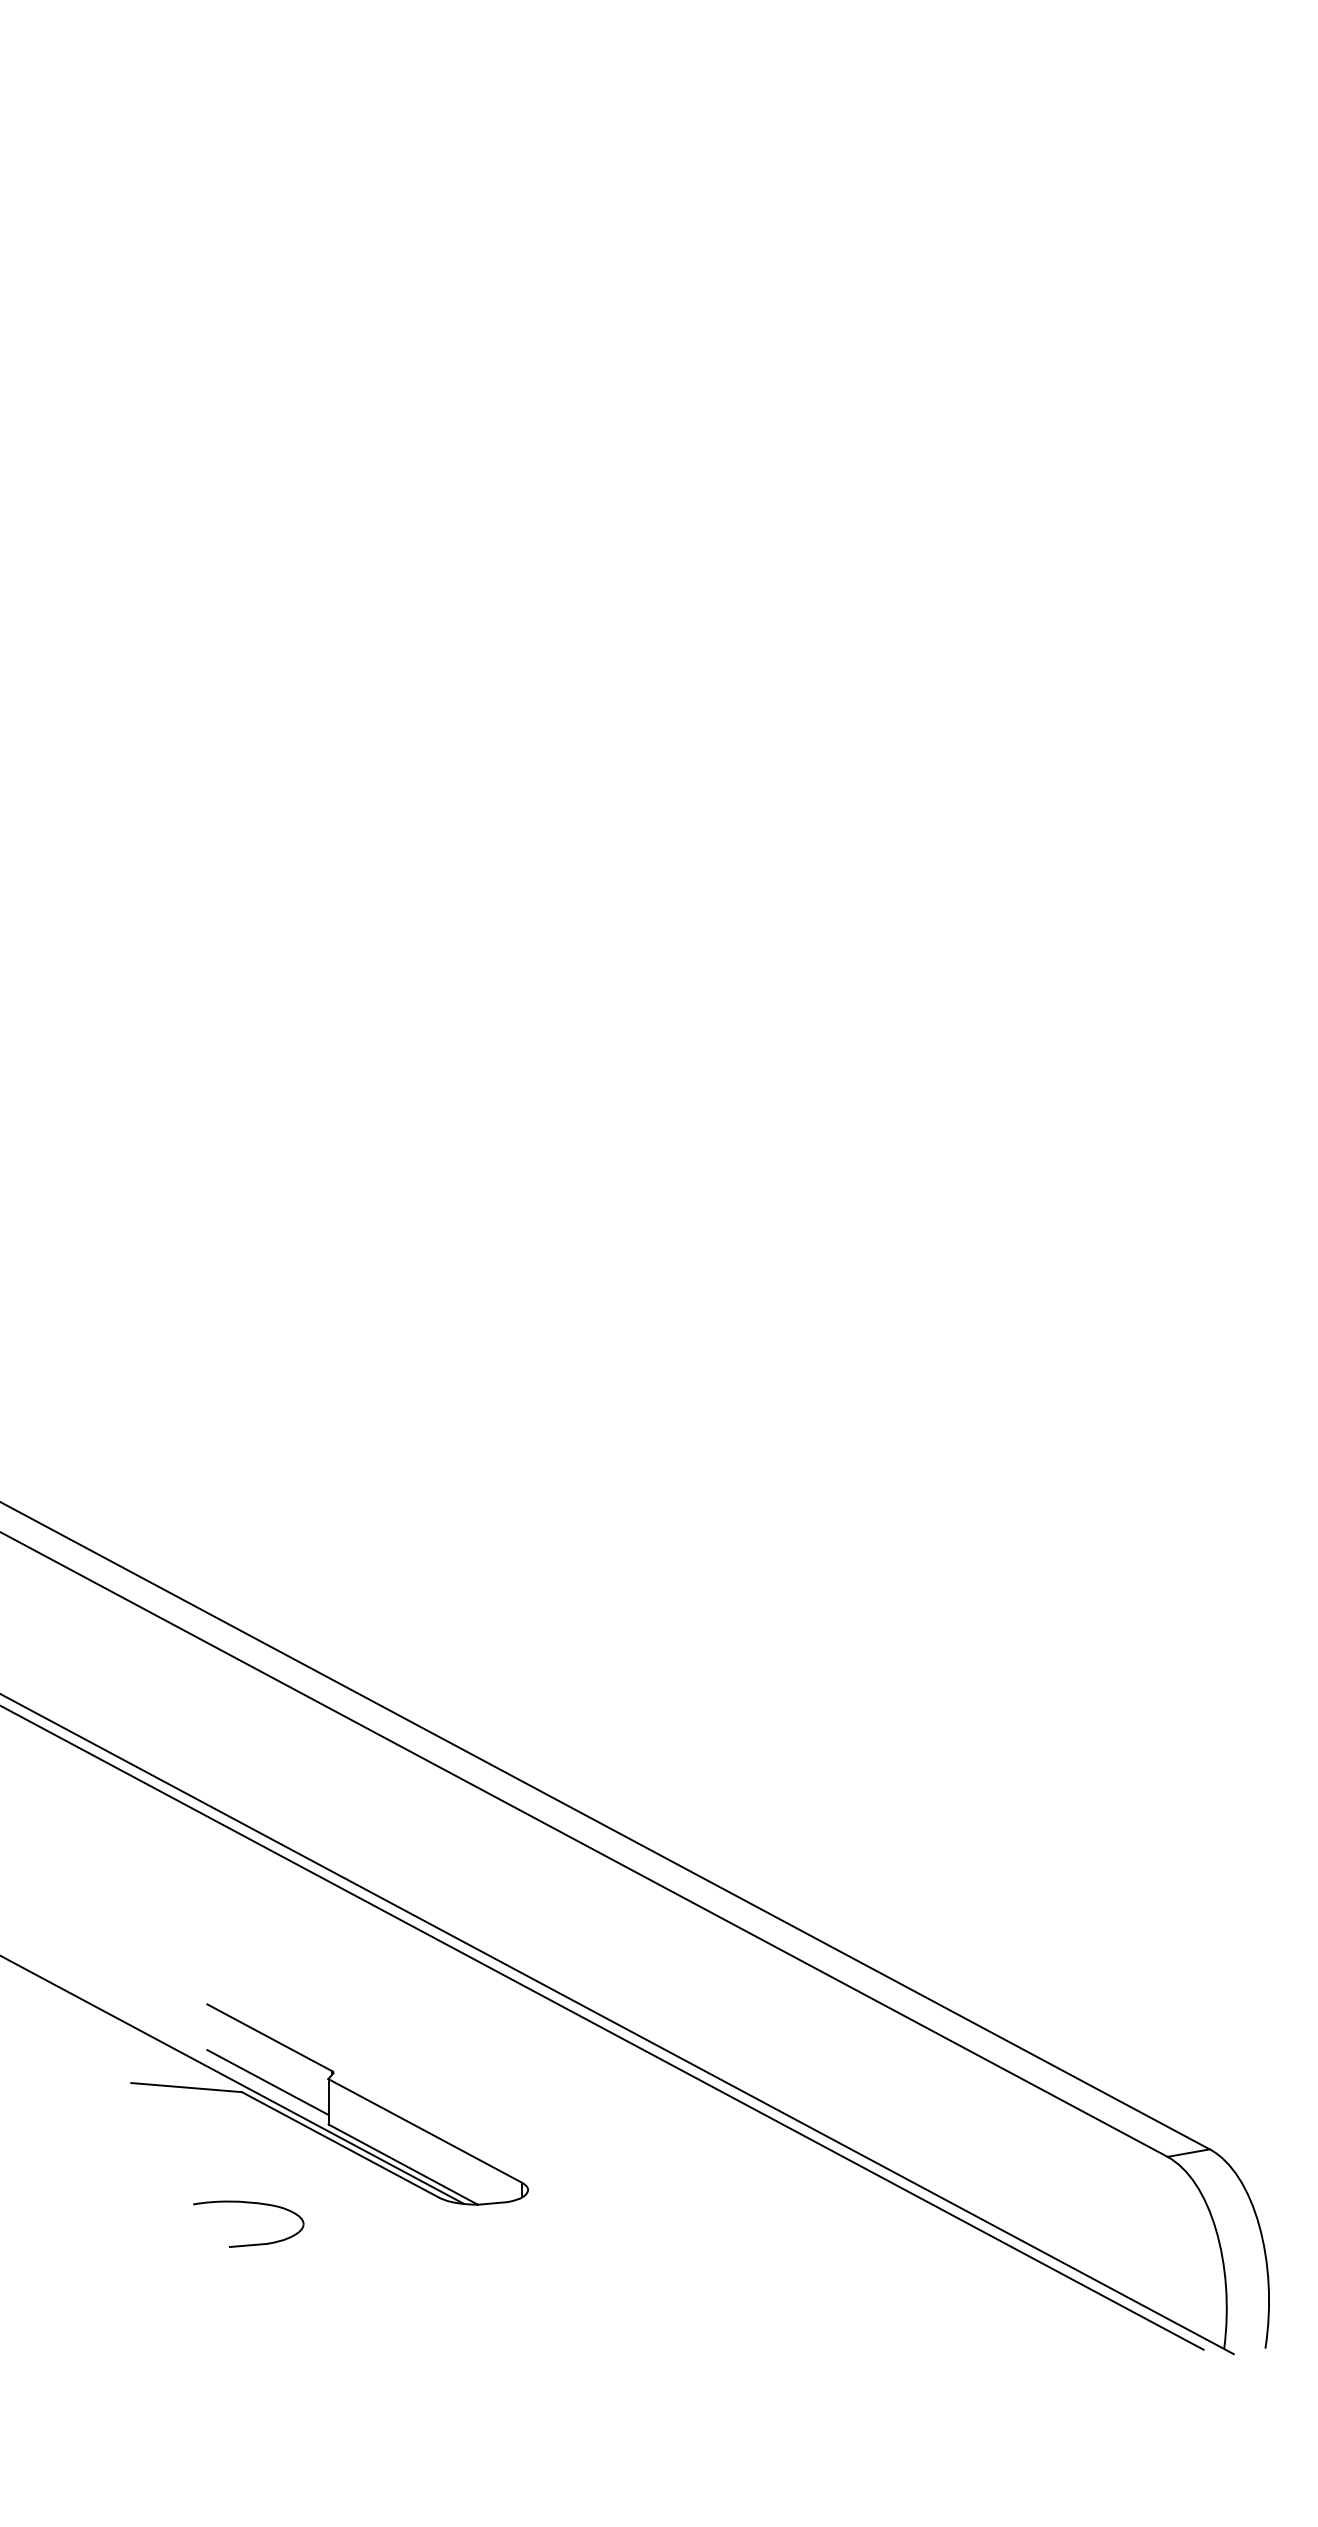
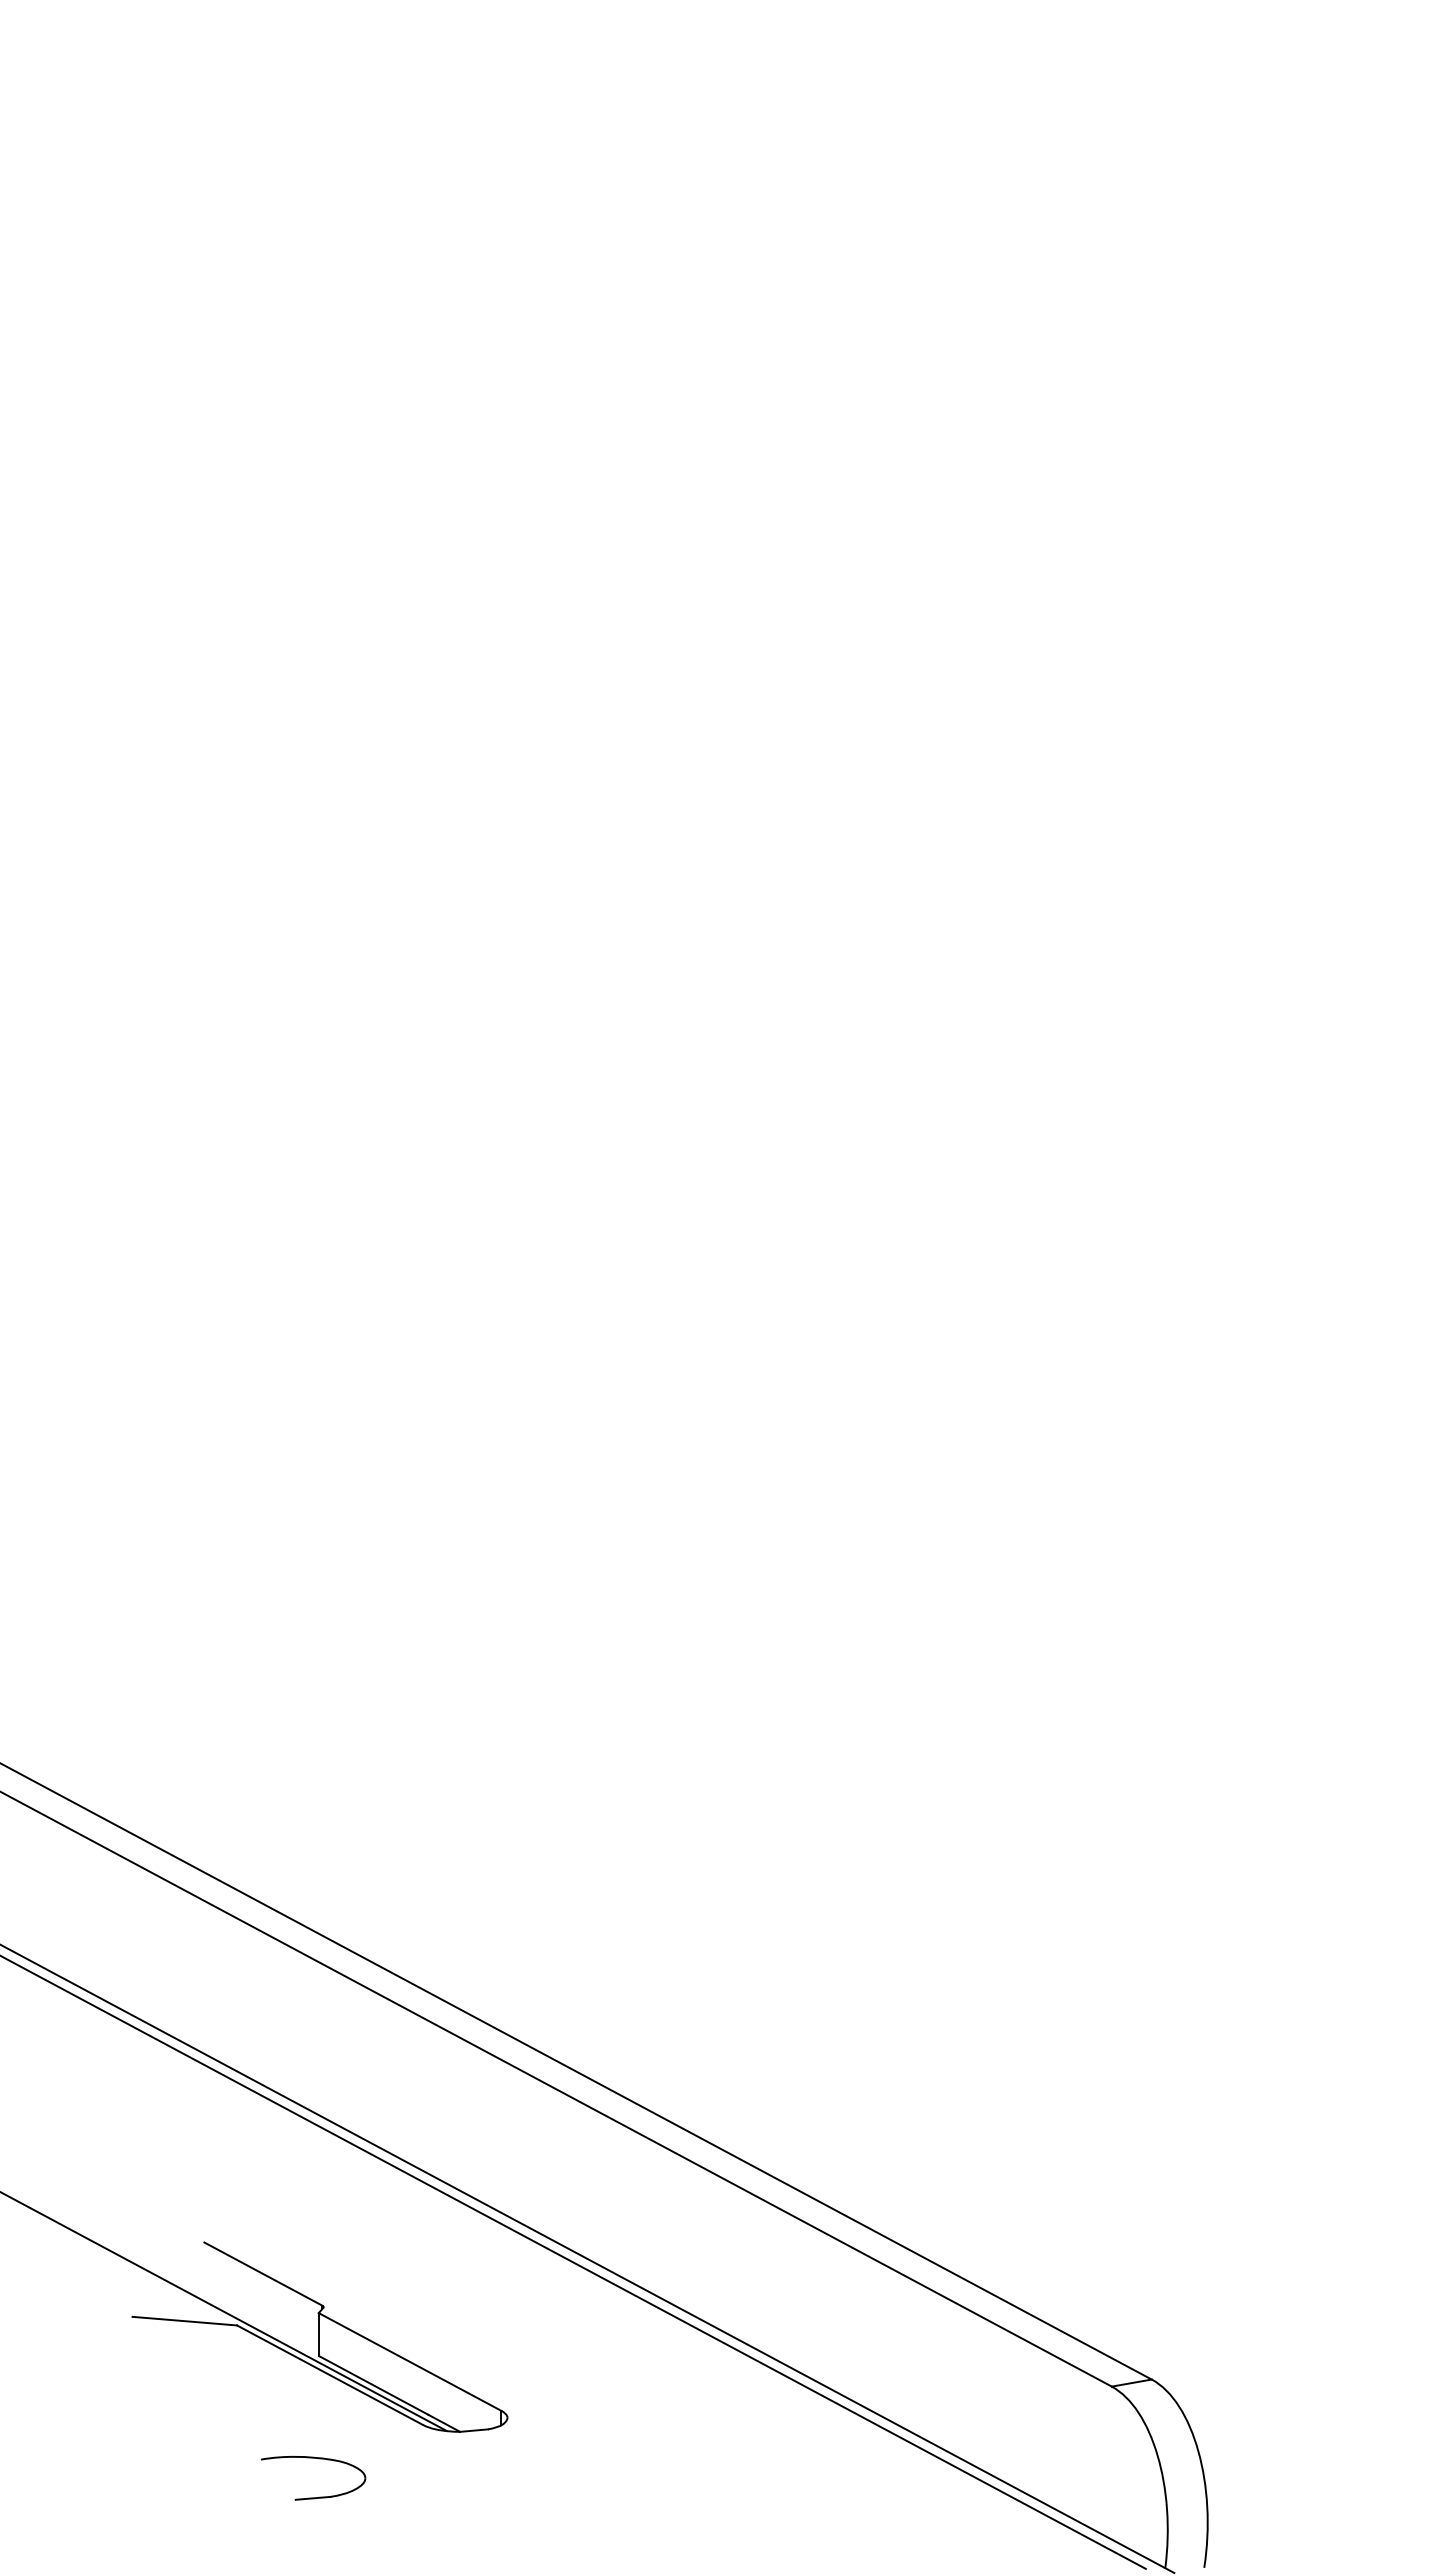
line: (267, 2082) -> (261, 2316), removed
part: (254, 2204) -> (318, 2459), moved

